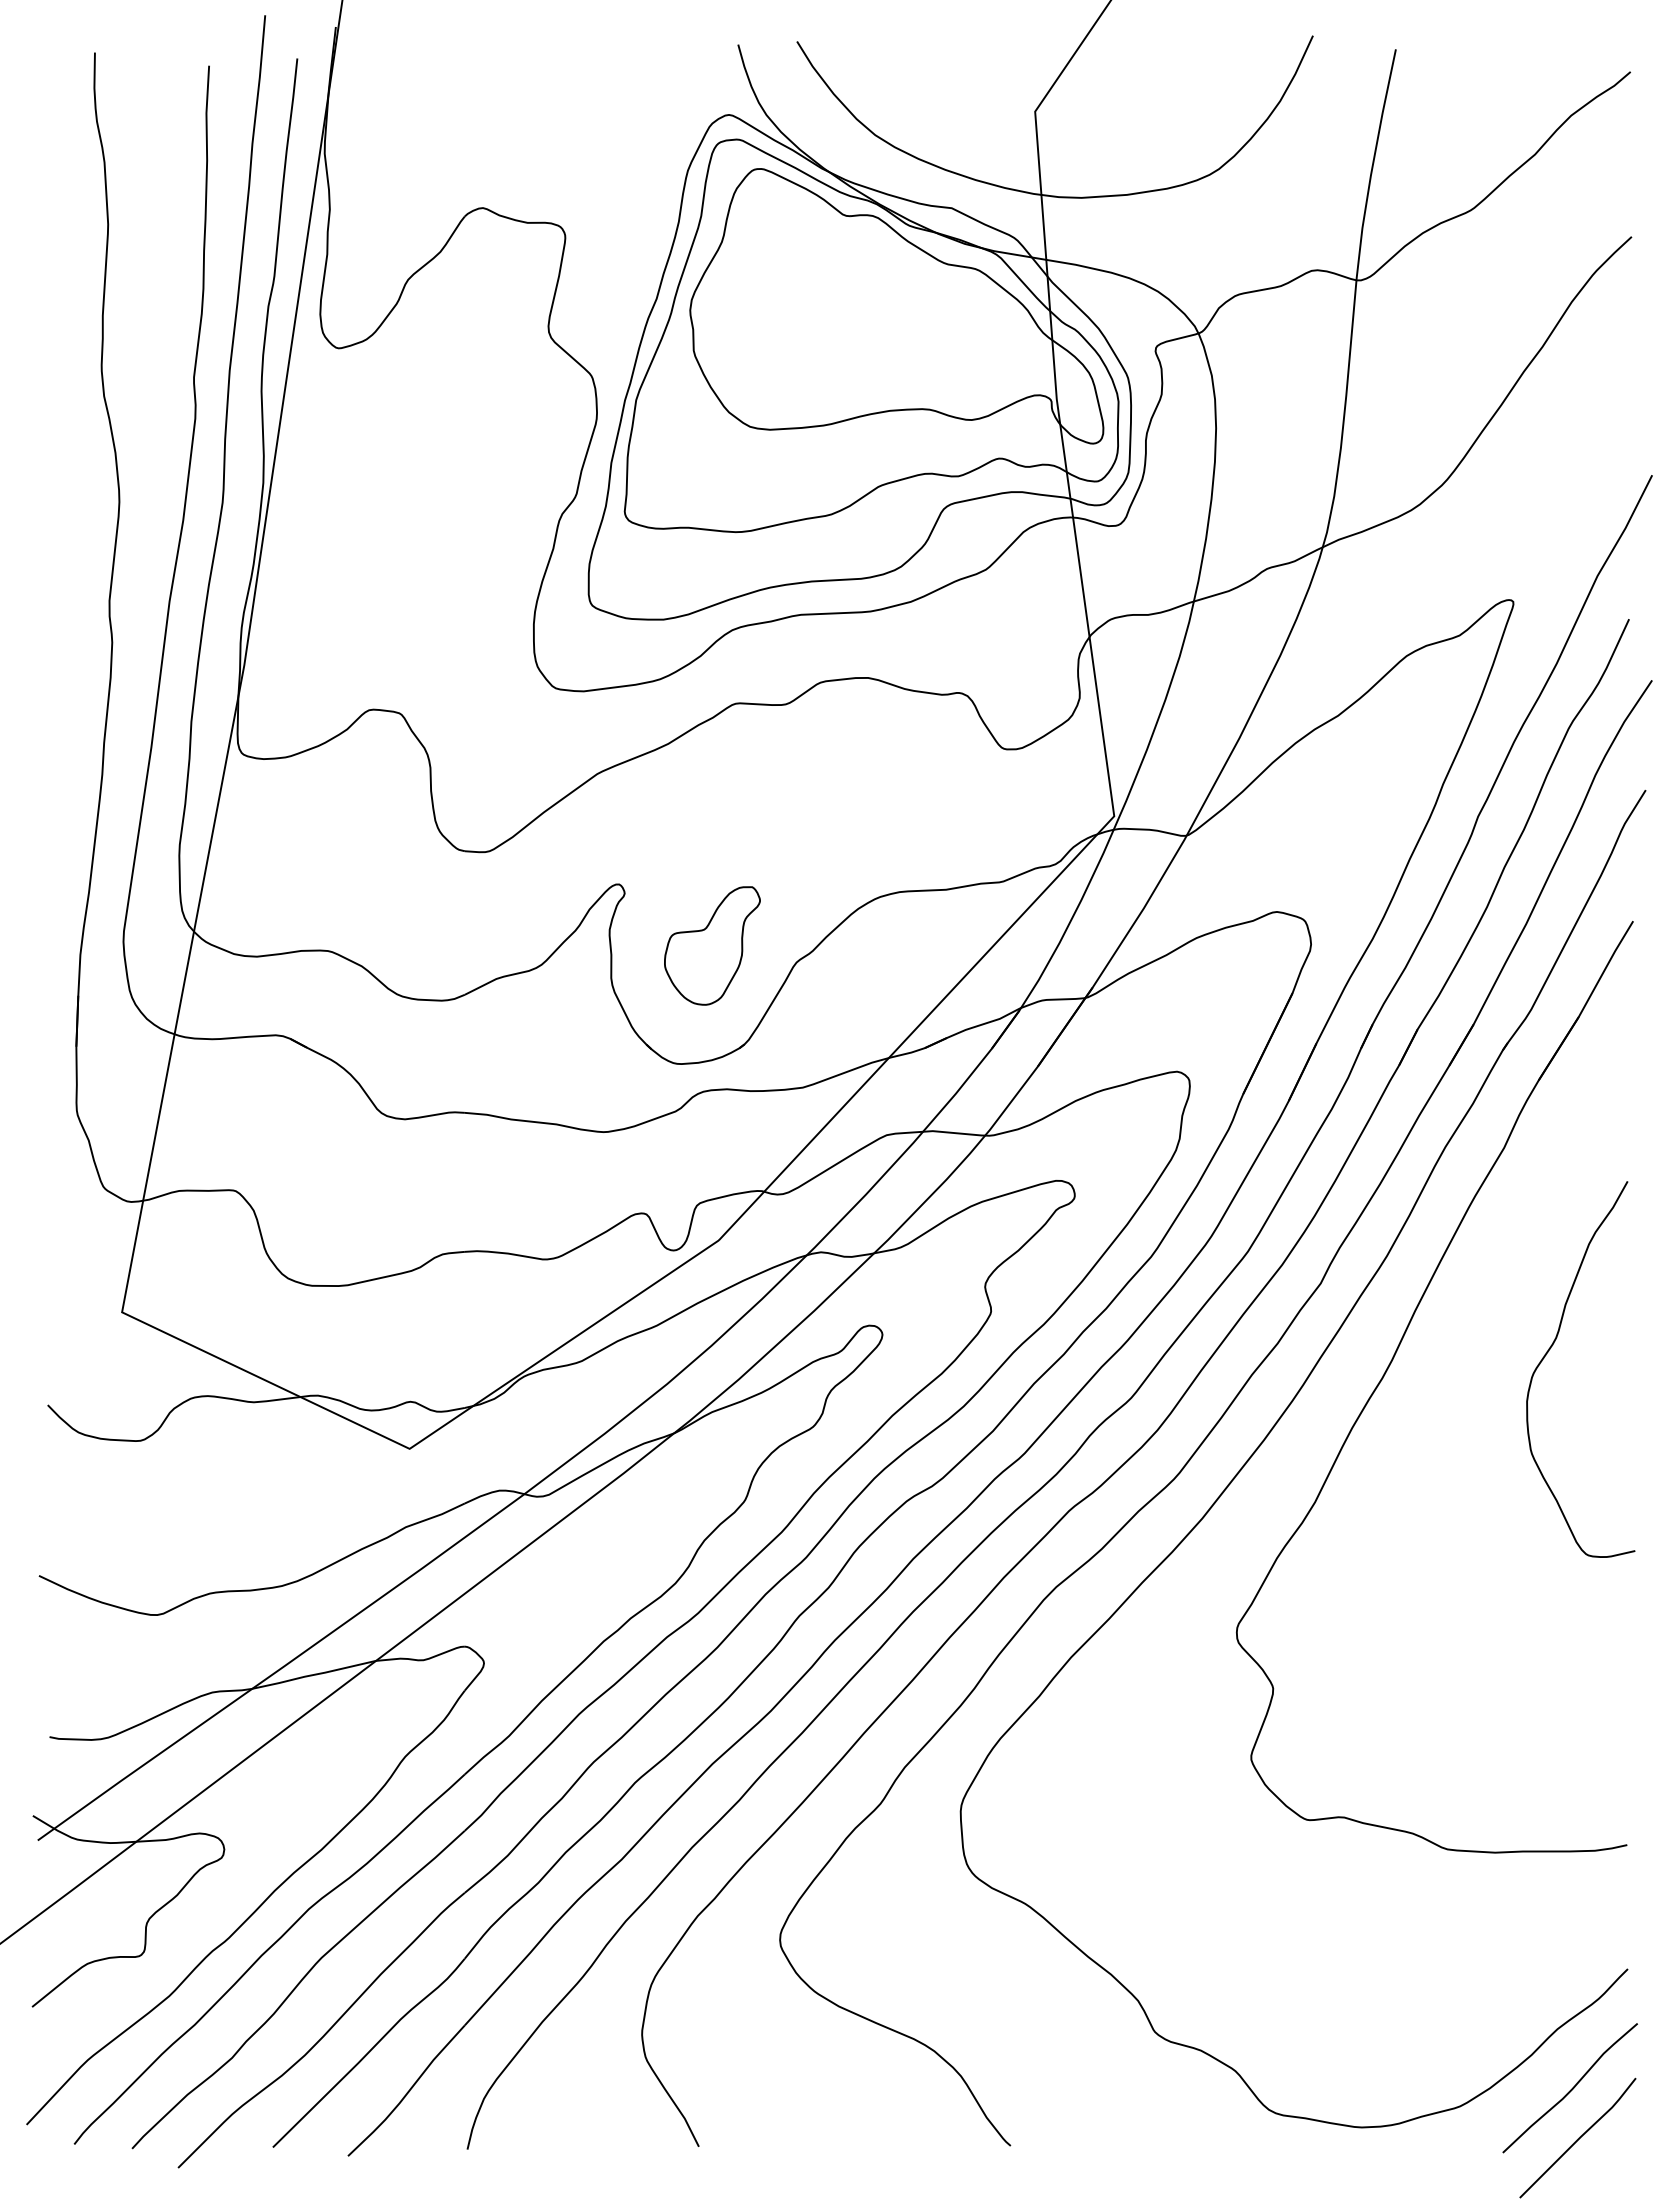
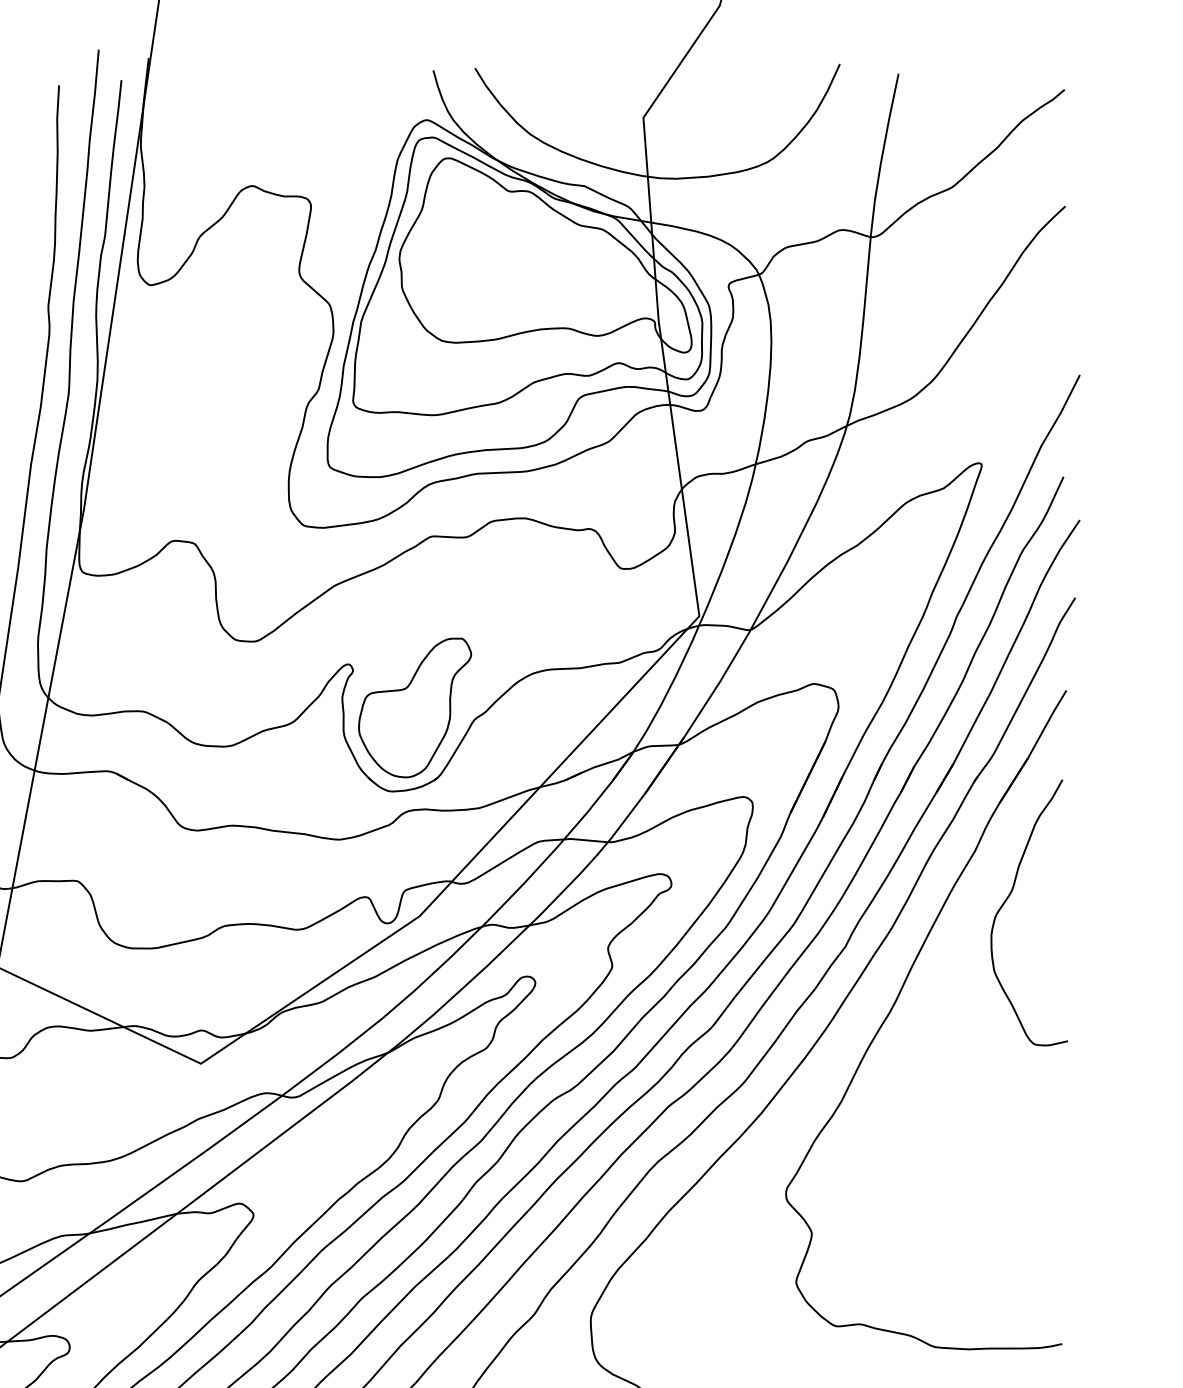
part: (712, 945) -> (415, 707), size x1.67
curve: (1550, 1349) -> (1007, 898), moved

